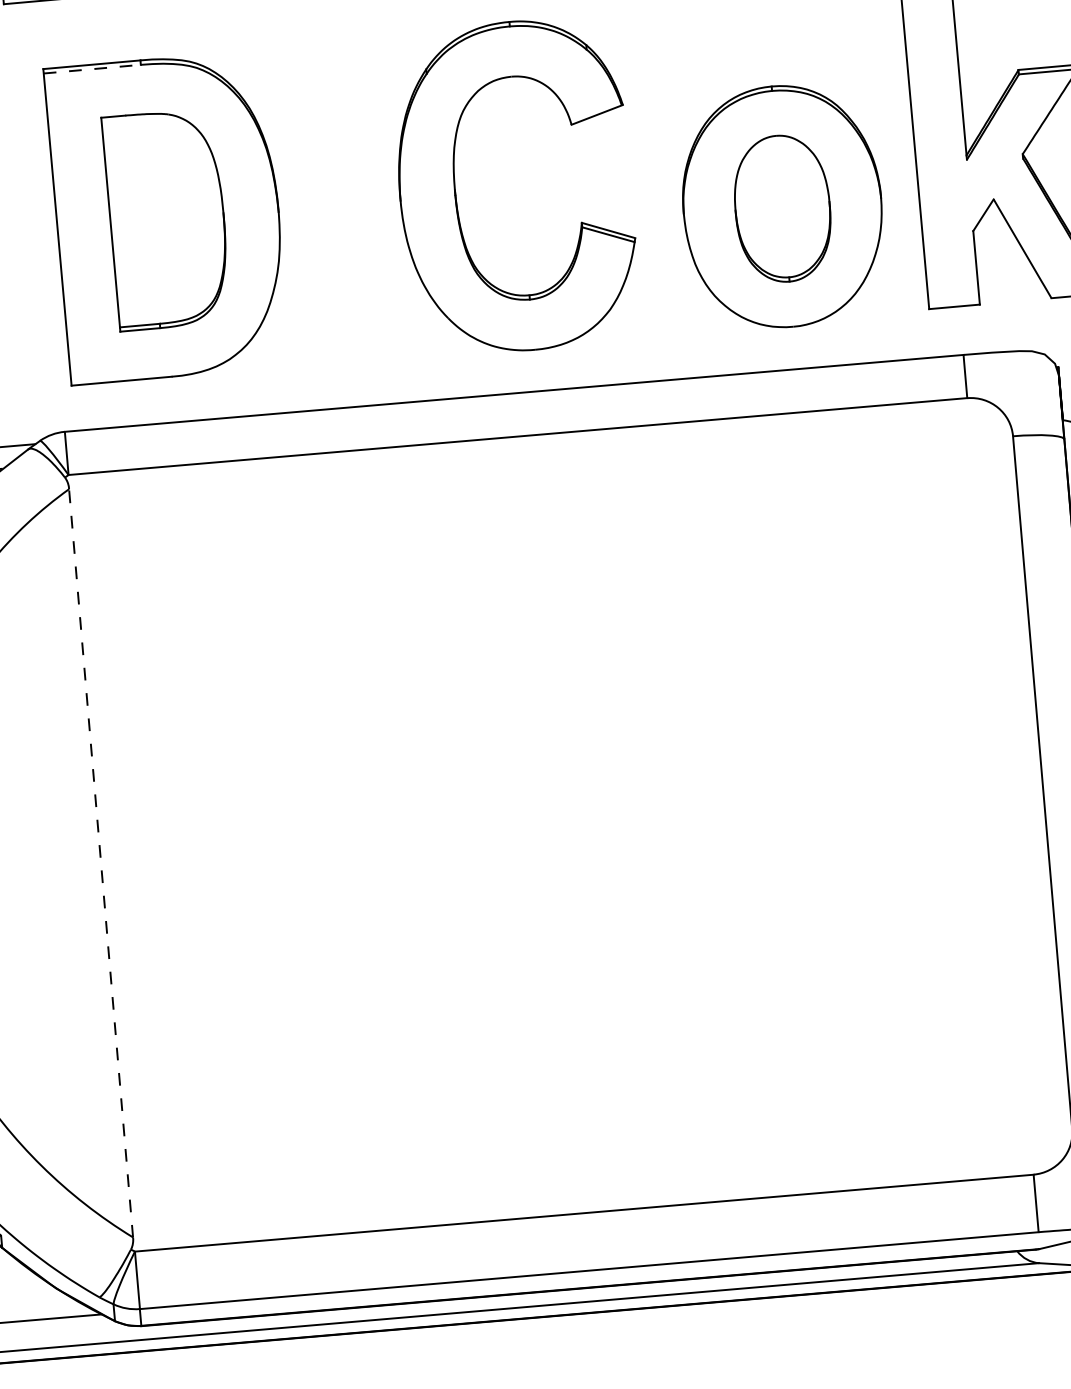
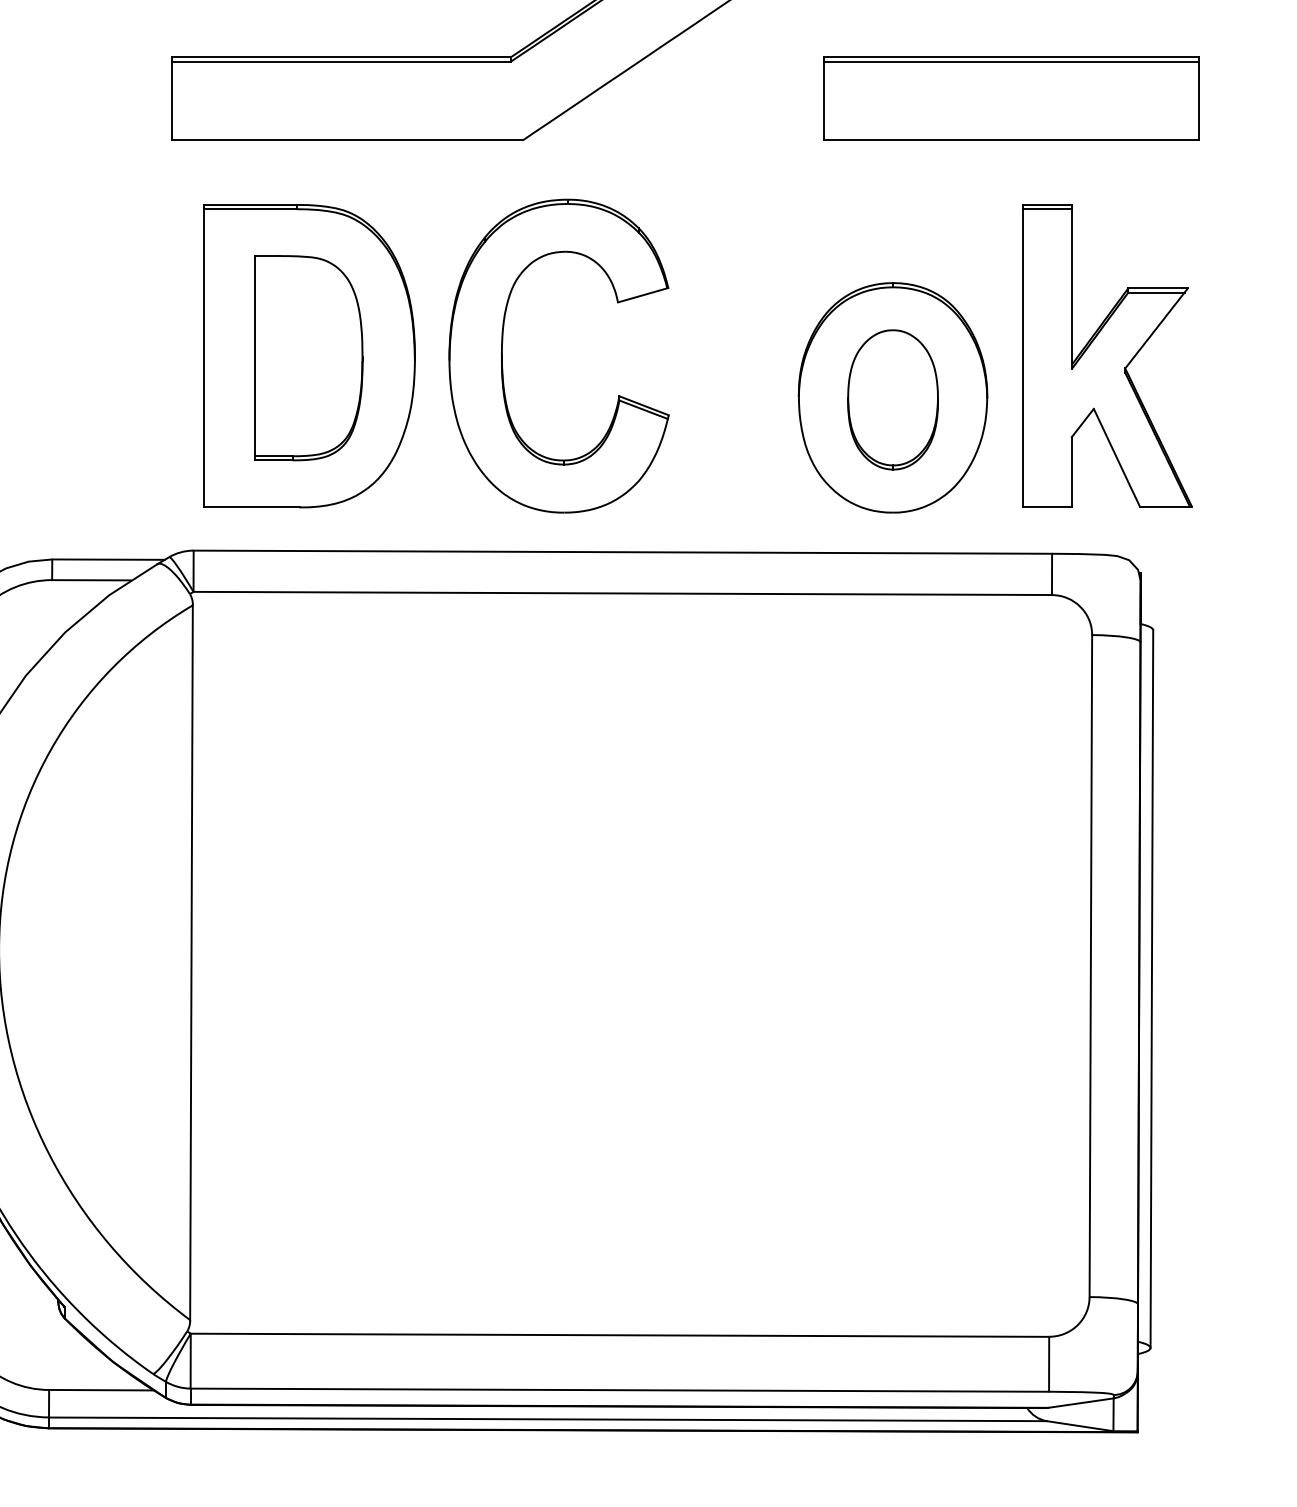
line: (92, 69) -> (250, 209), dashed -> solid
part: (455, 191) -> (502, 355), moved
line: (101, 863) -> (191, 962), dashed -> solid

